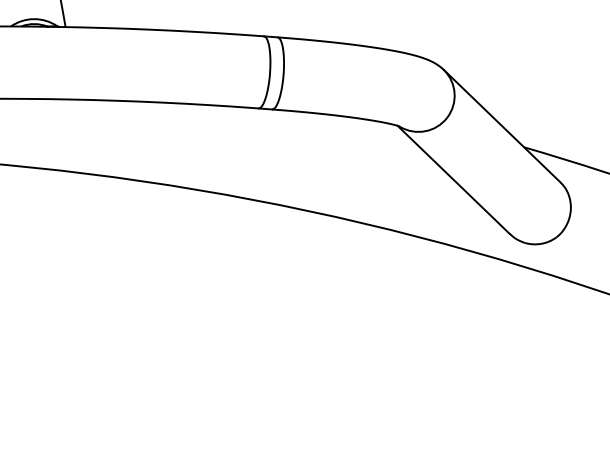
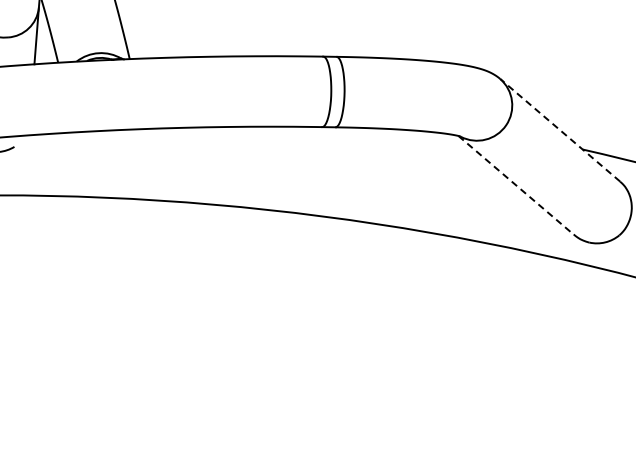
line: (502, 126) -> (560, 130), solid -> dashed
line: (454, 180) -> (516, 185), solid -> dashed

